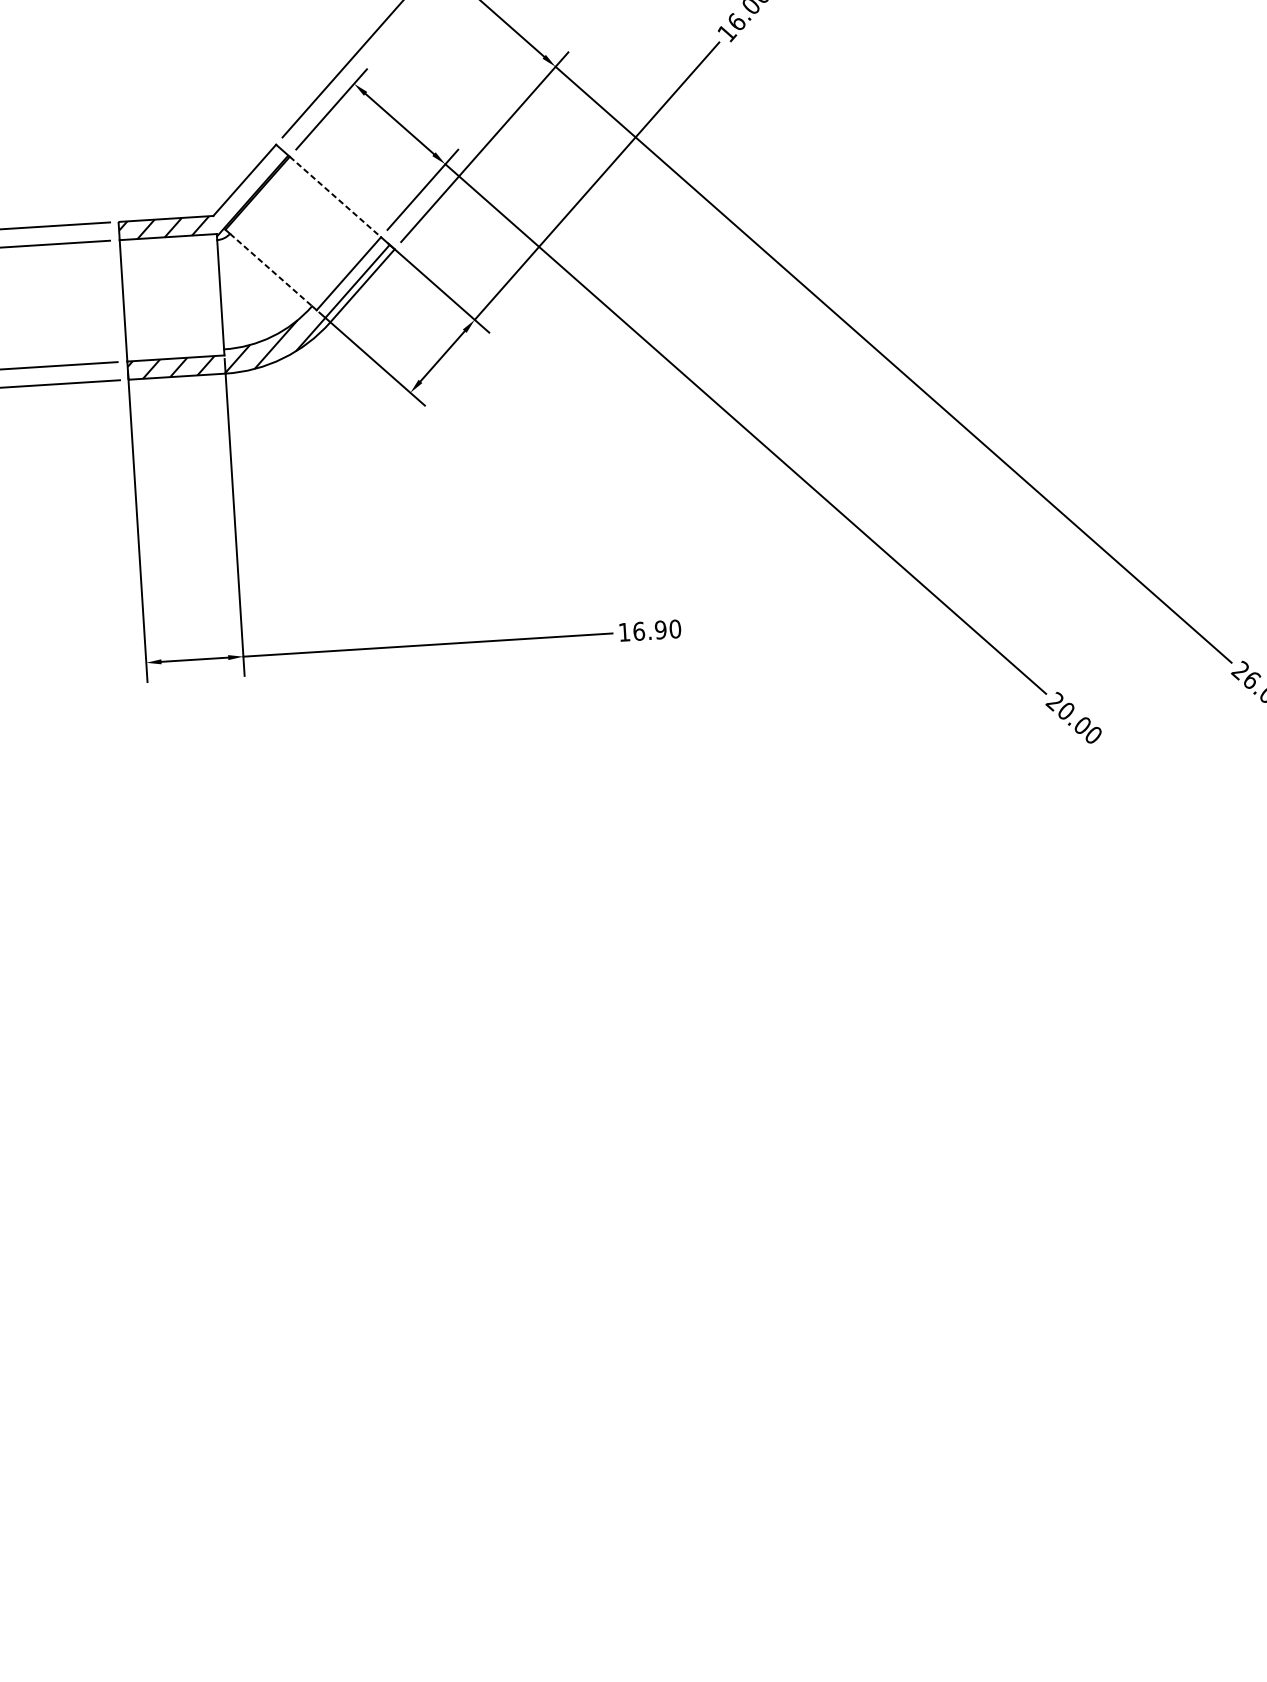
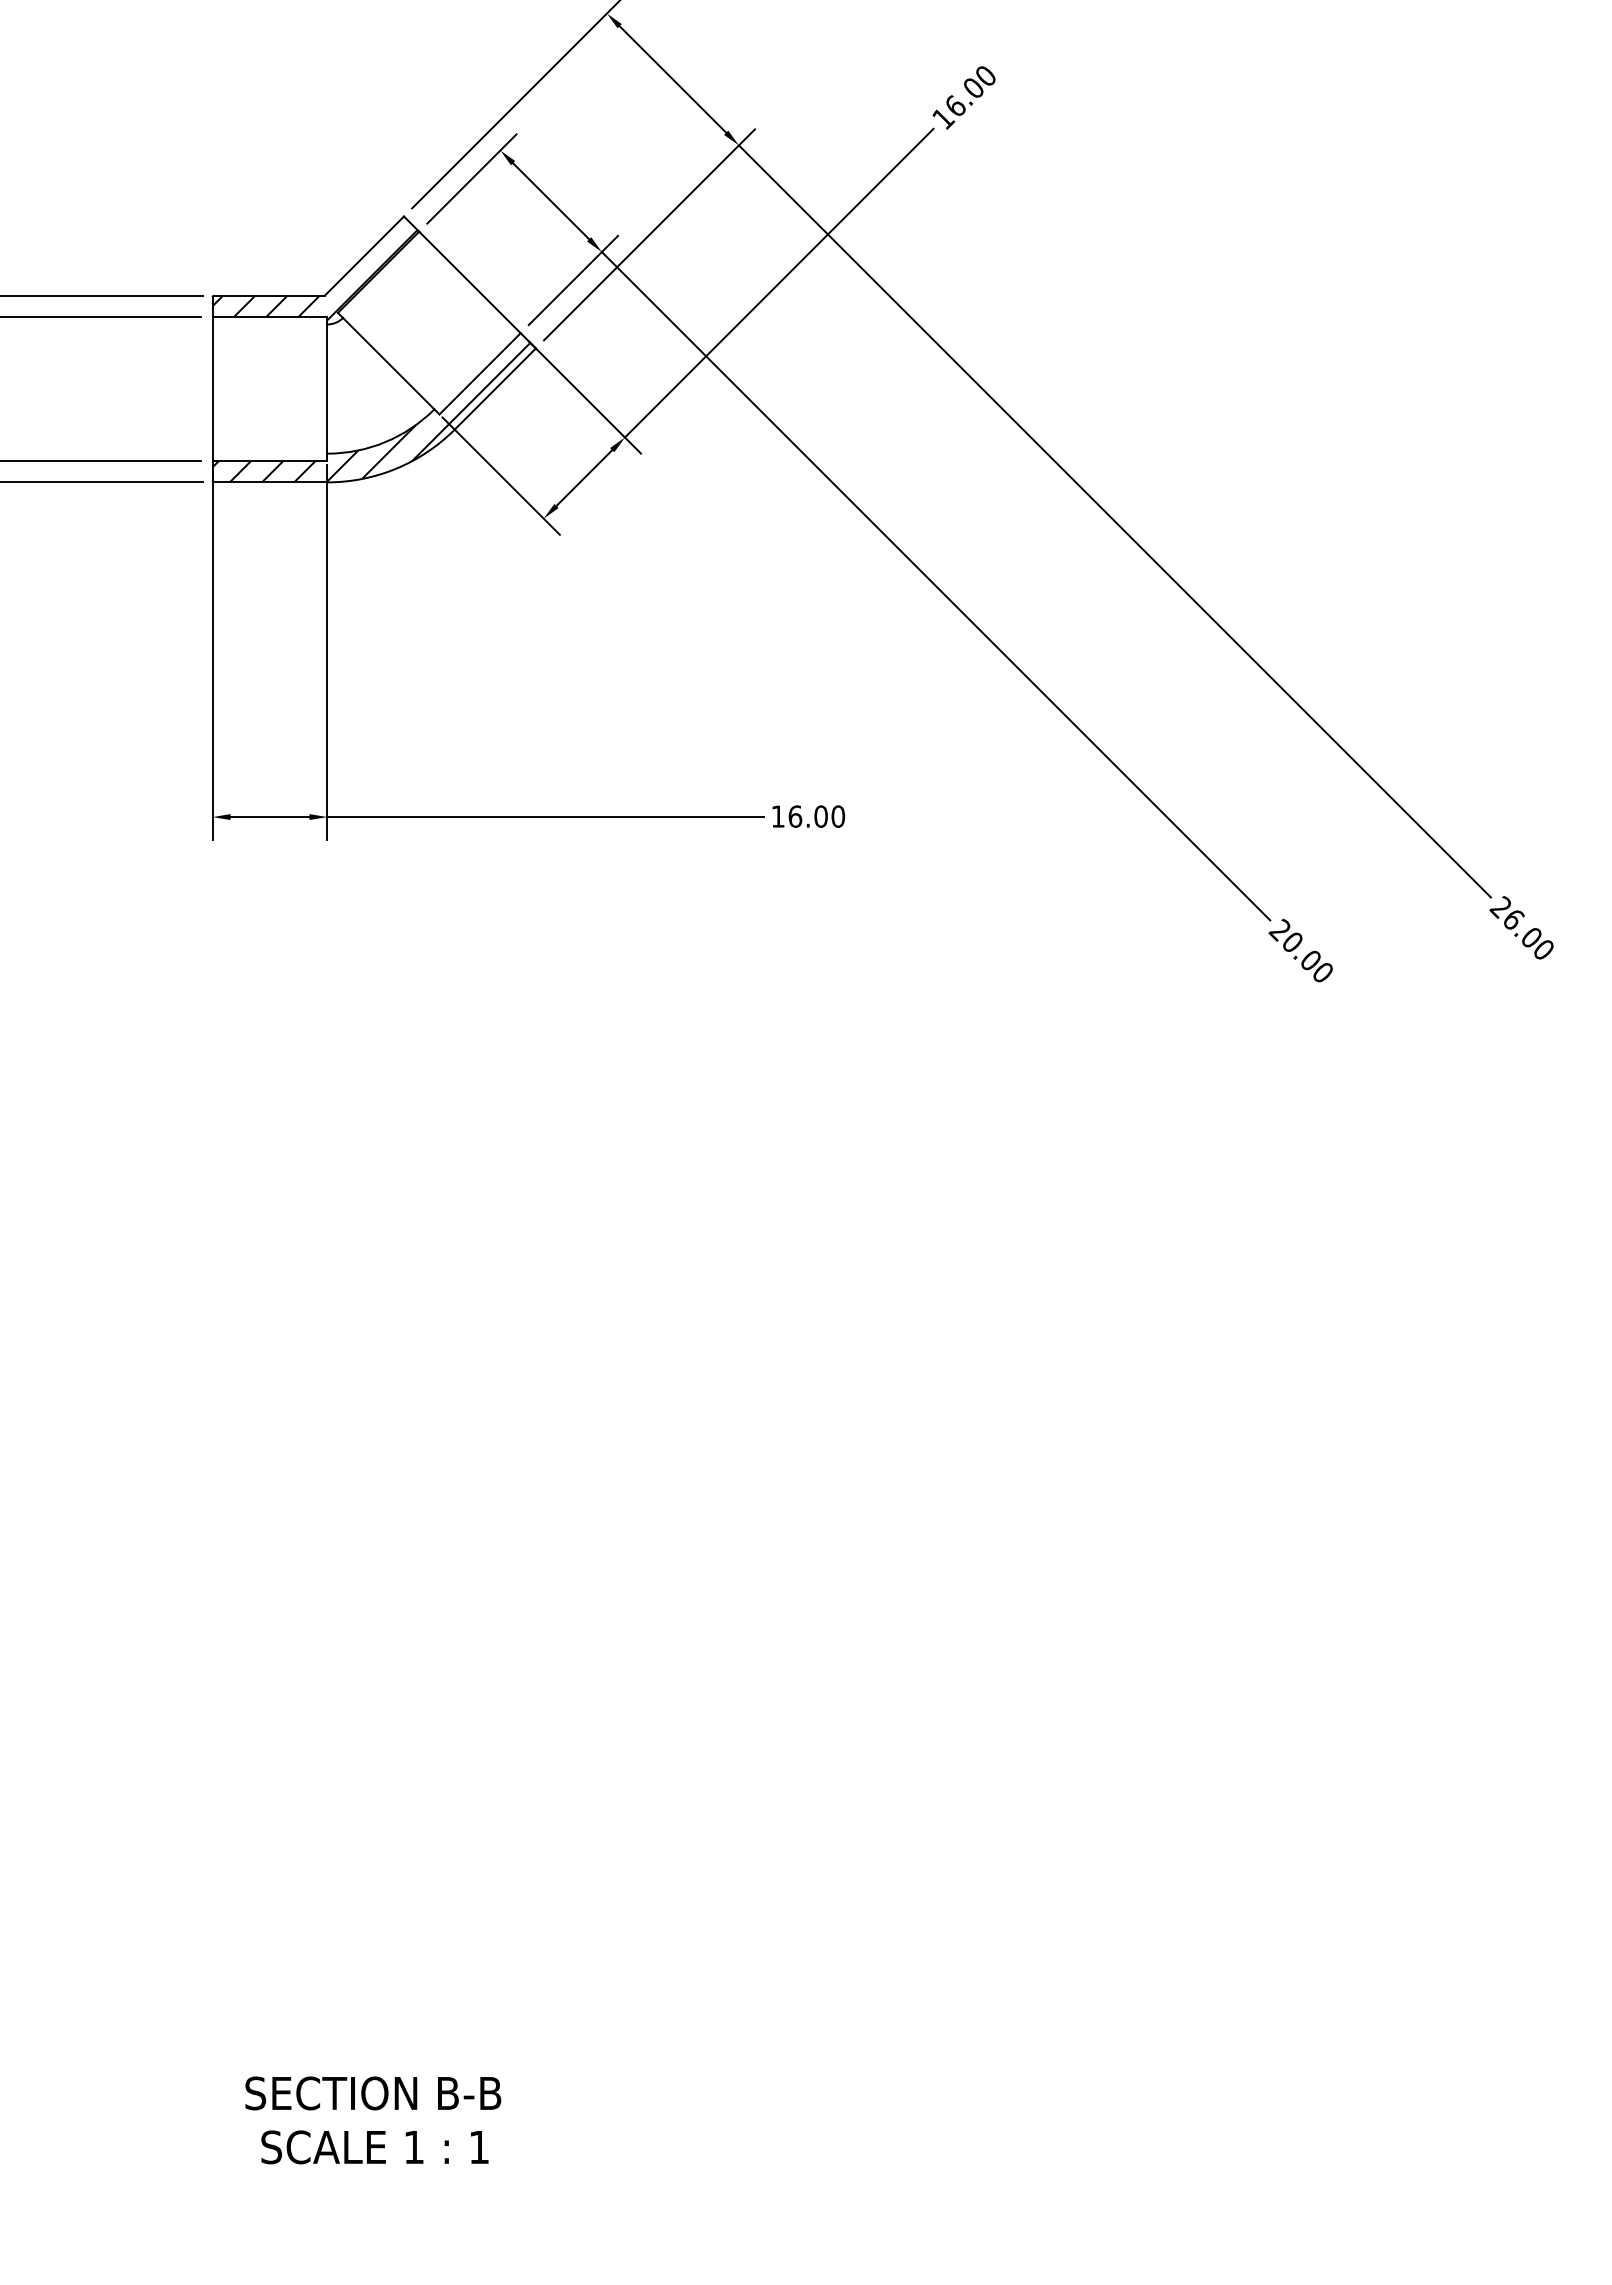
line: (335, 197) -> (469, 282), dashed -> solid
line: (270, 269) -> (388, 363), dashed -> solid
text: (660, 629) -> (820, 816), 16.90 -> 16.00

